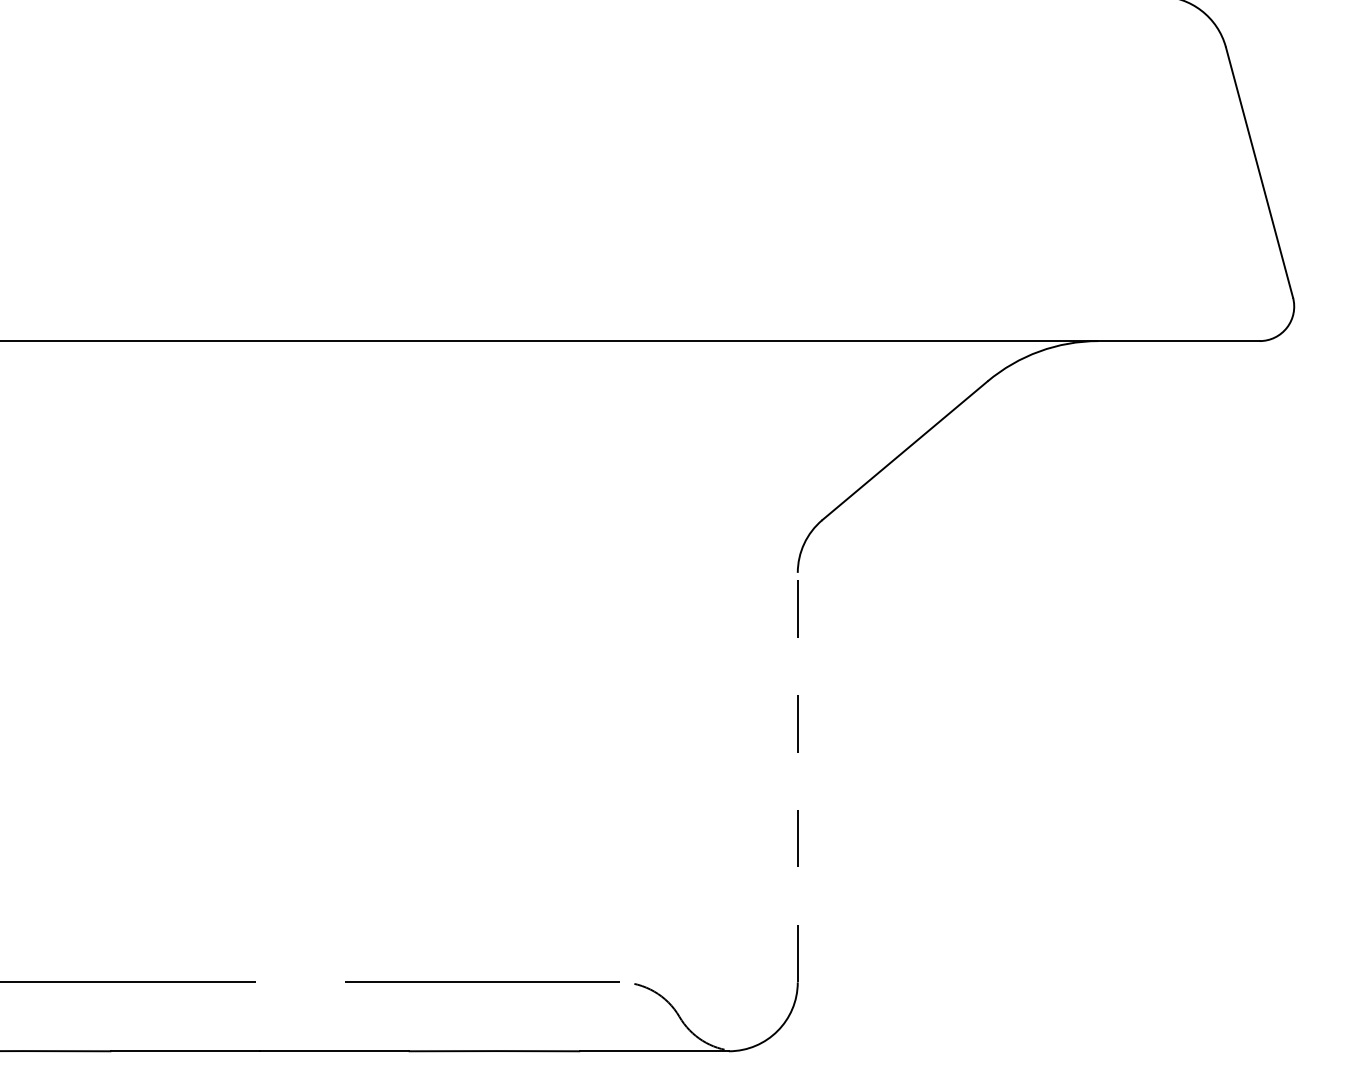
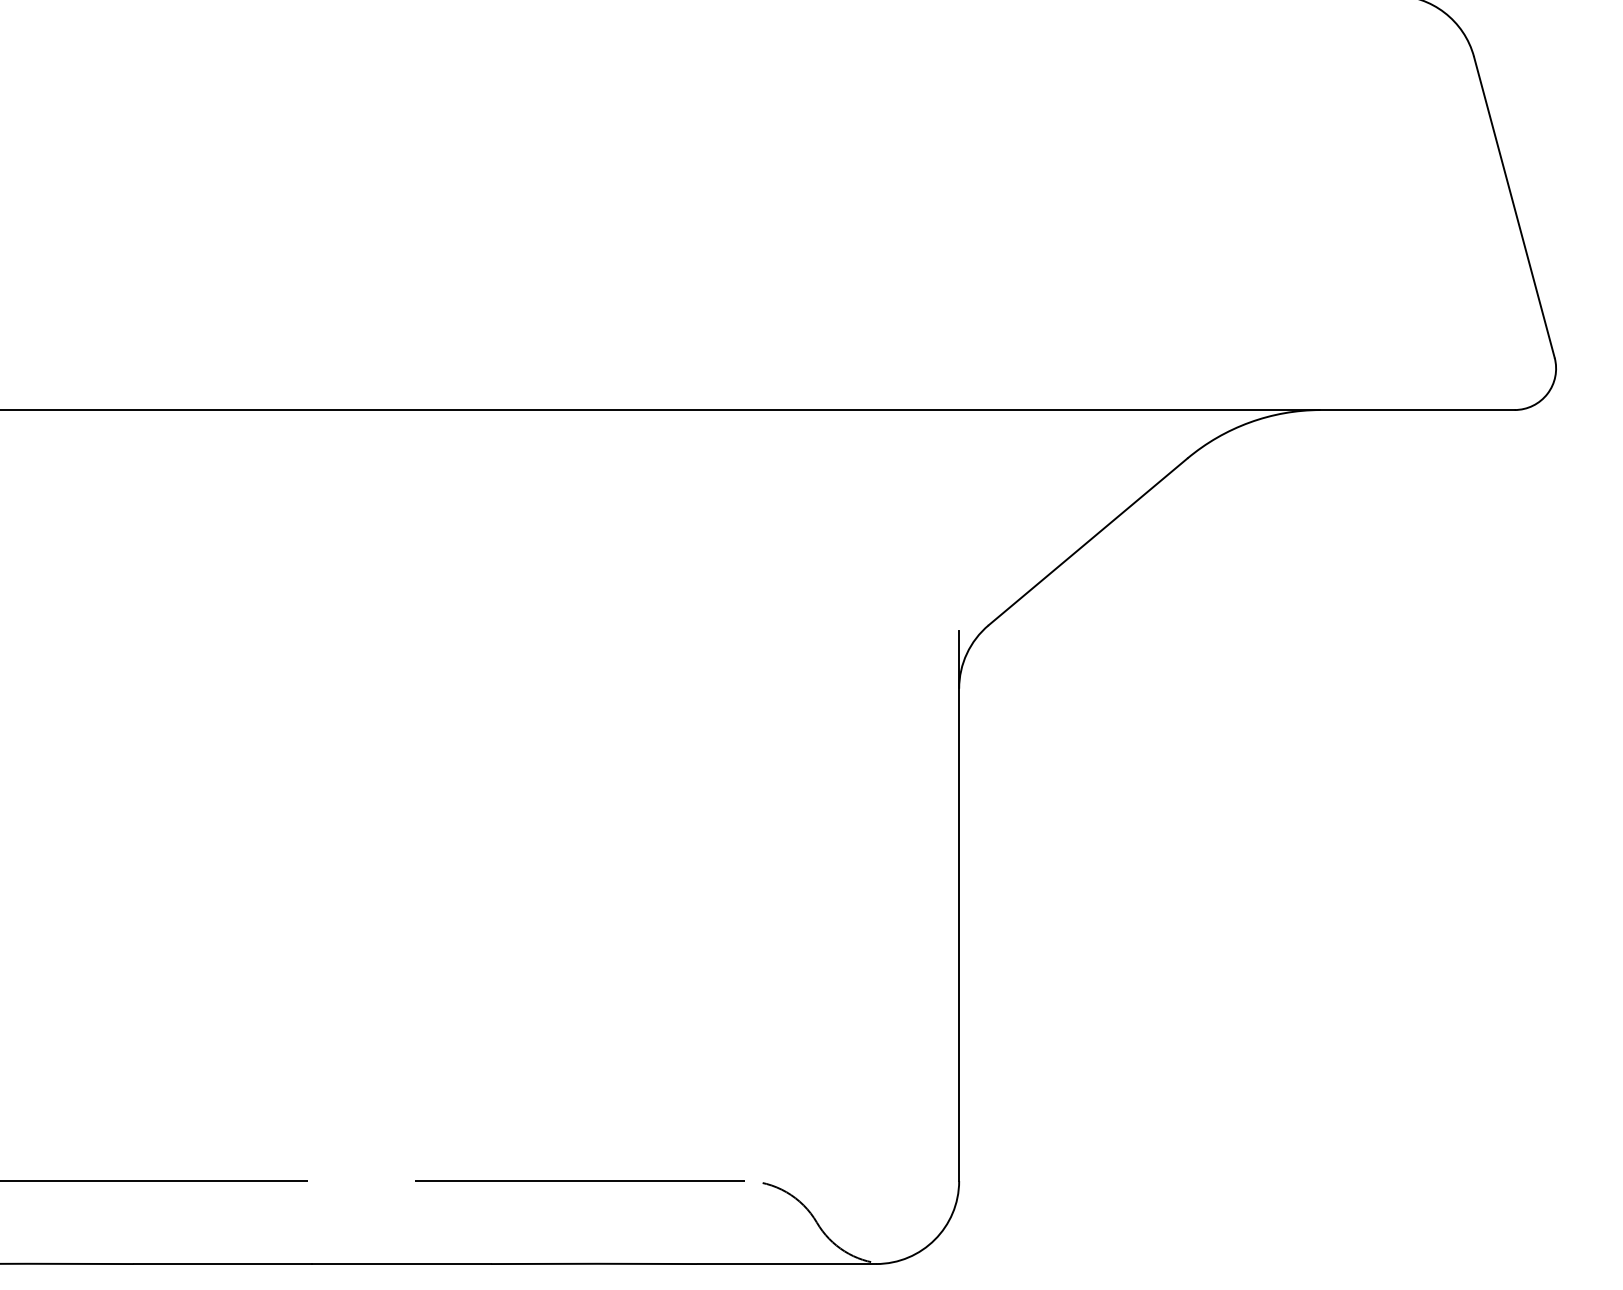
line: (798, 753) -> (959, 905), dashed -> solid

